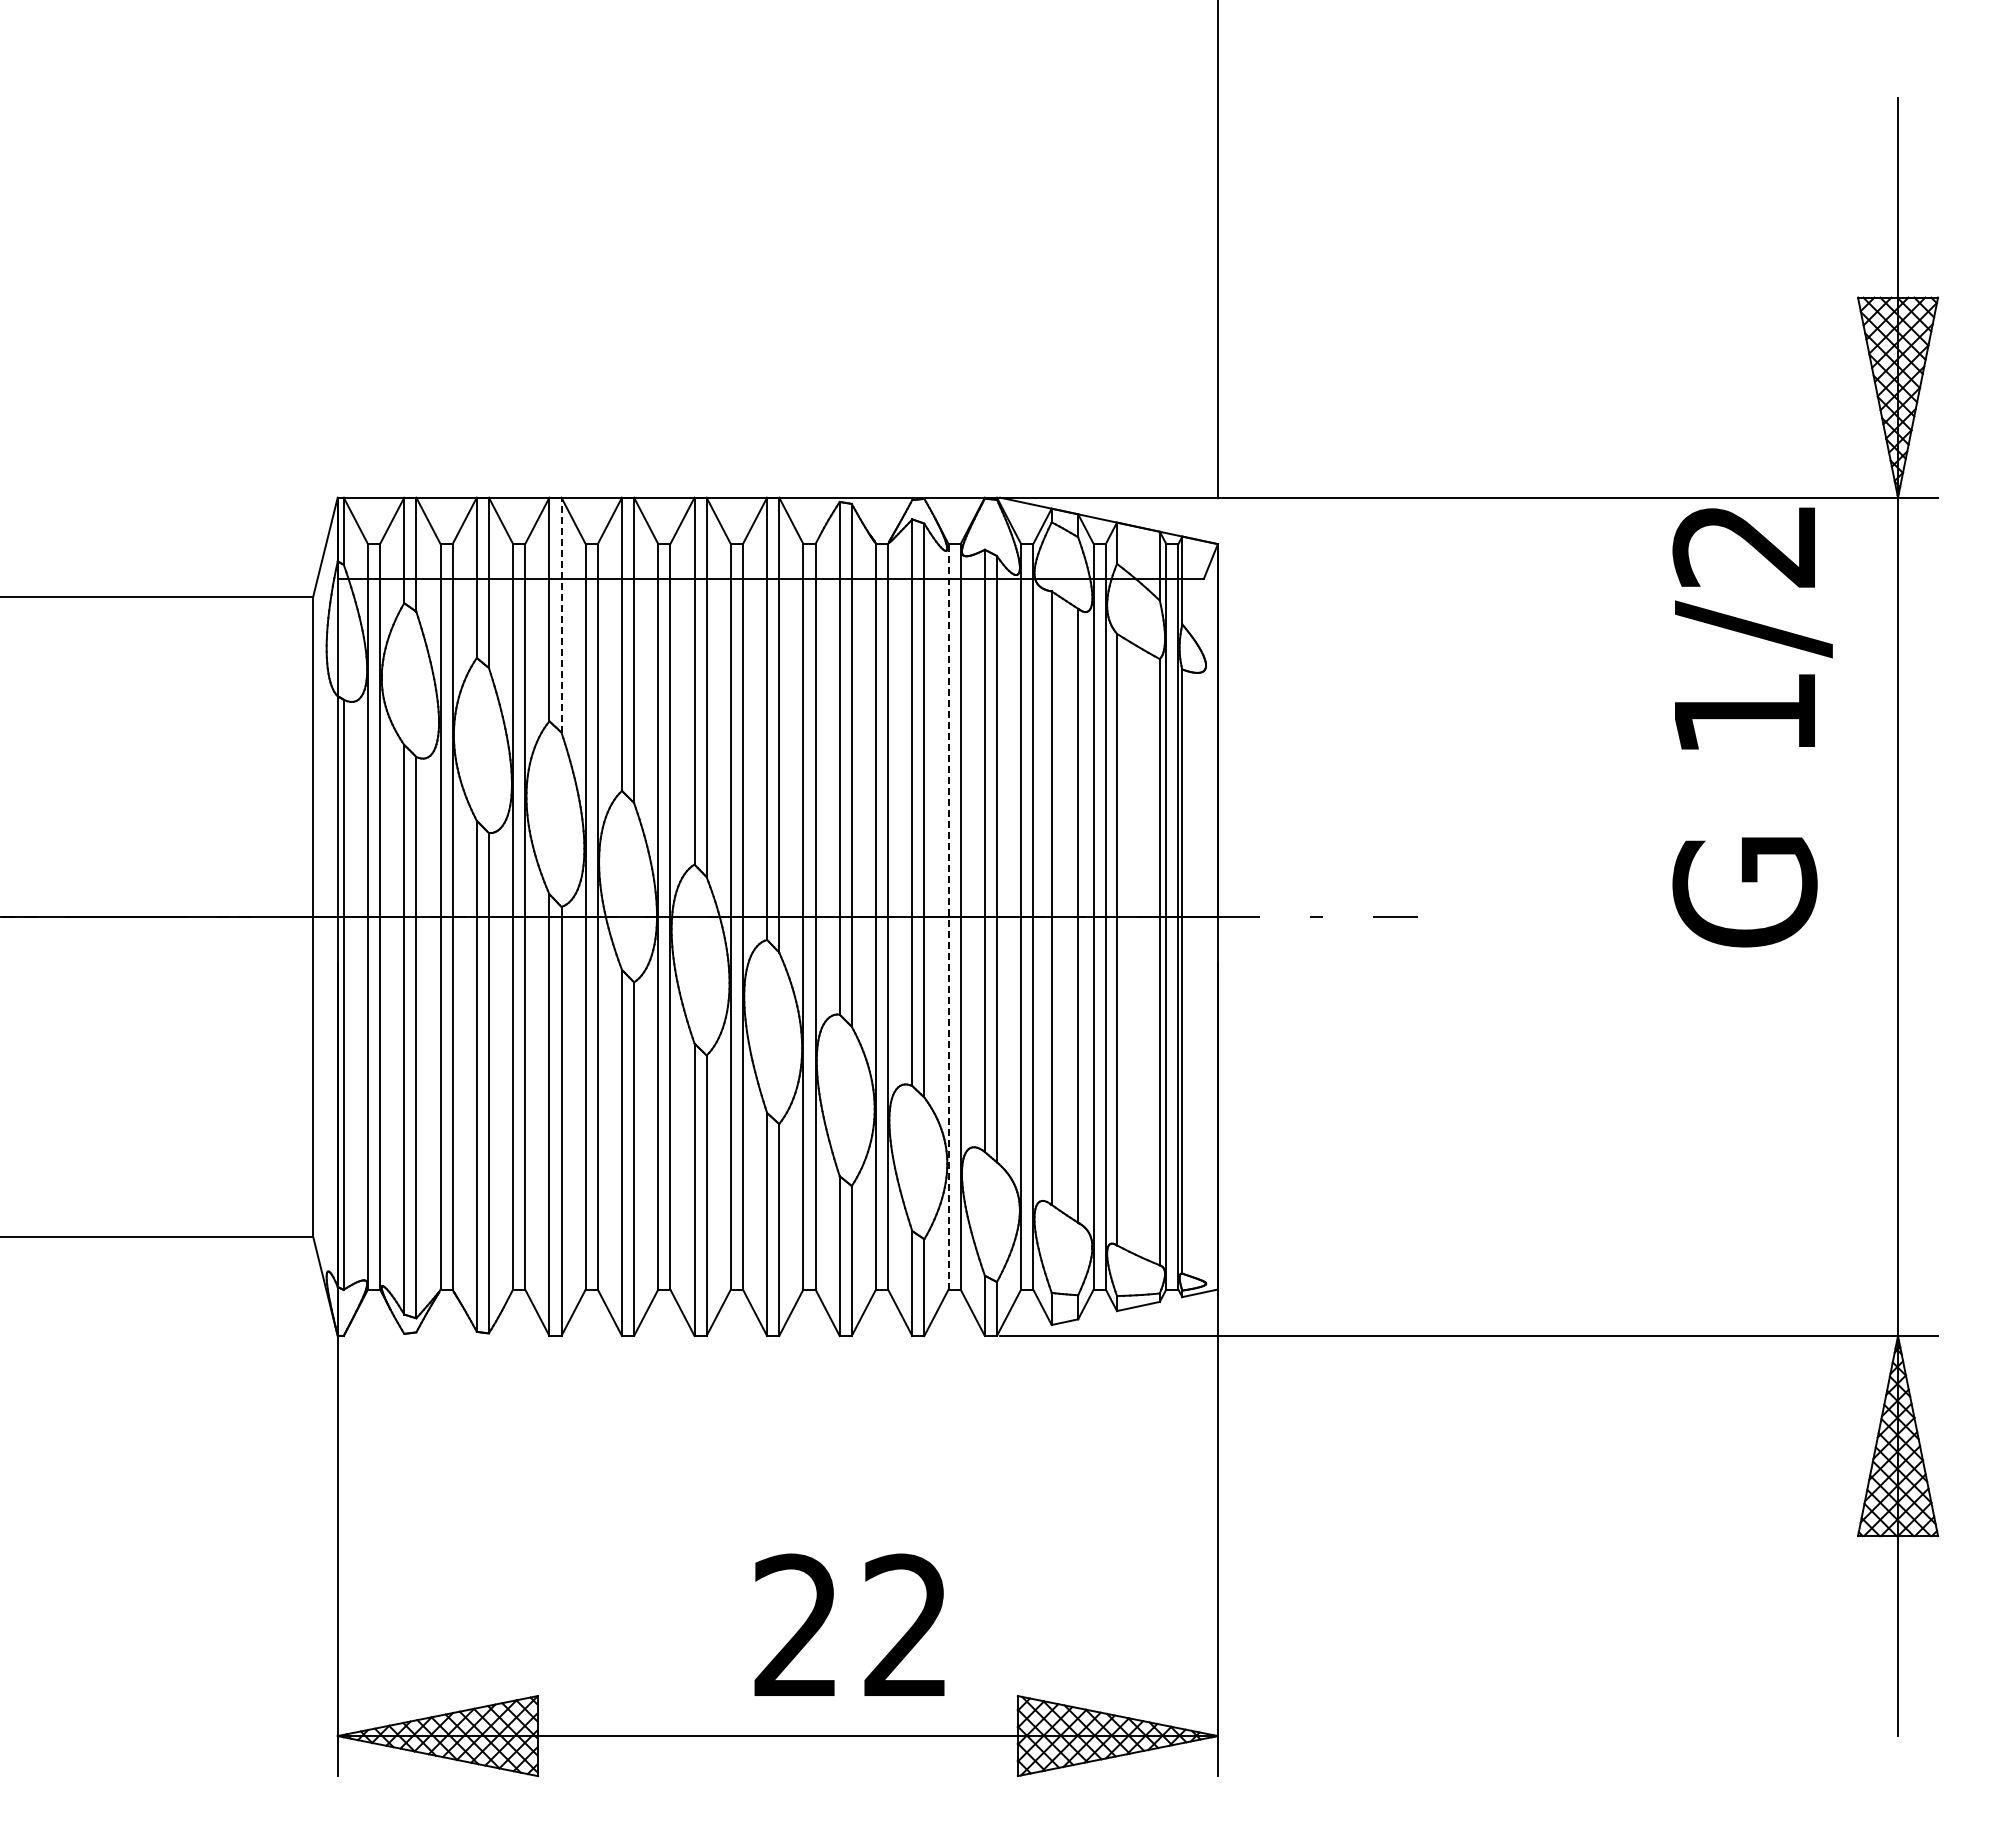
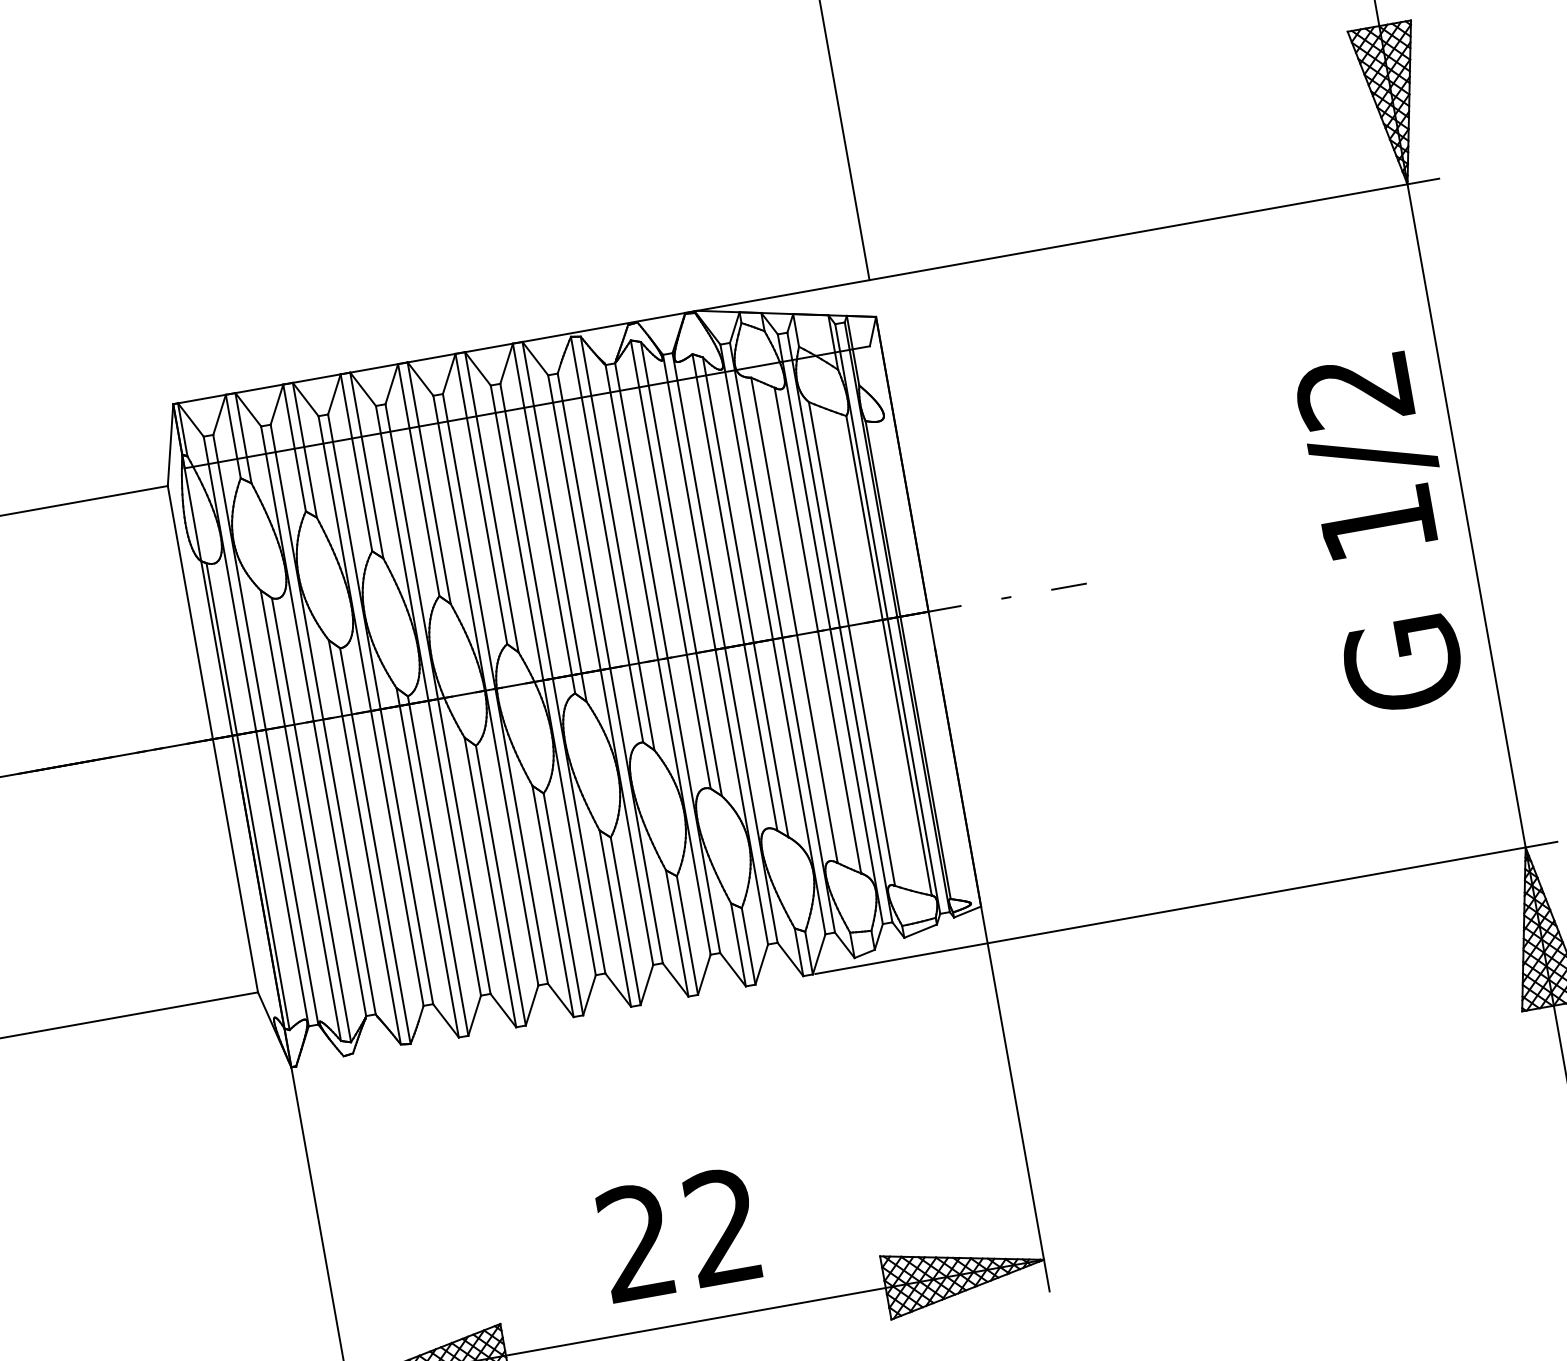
line: (561, 614) -> (366, 465), dashed -> solid
text: (1752, 727) -> (1385, 533), moved
line: (948, 916) -> (715, 649), dashed -> solid
text: (849, 1624) -> (678, 1233), moved

